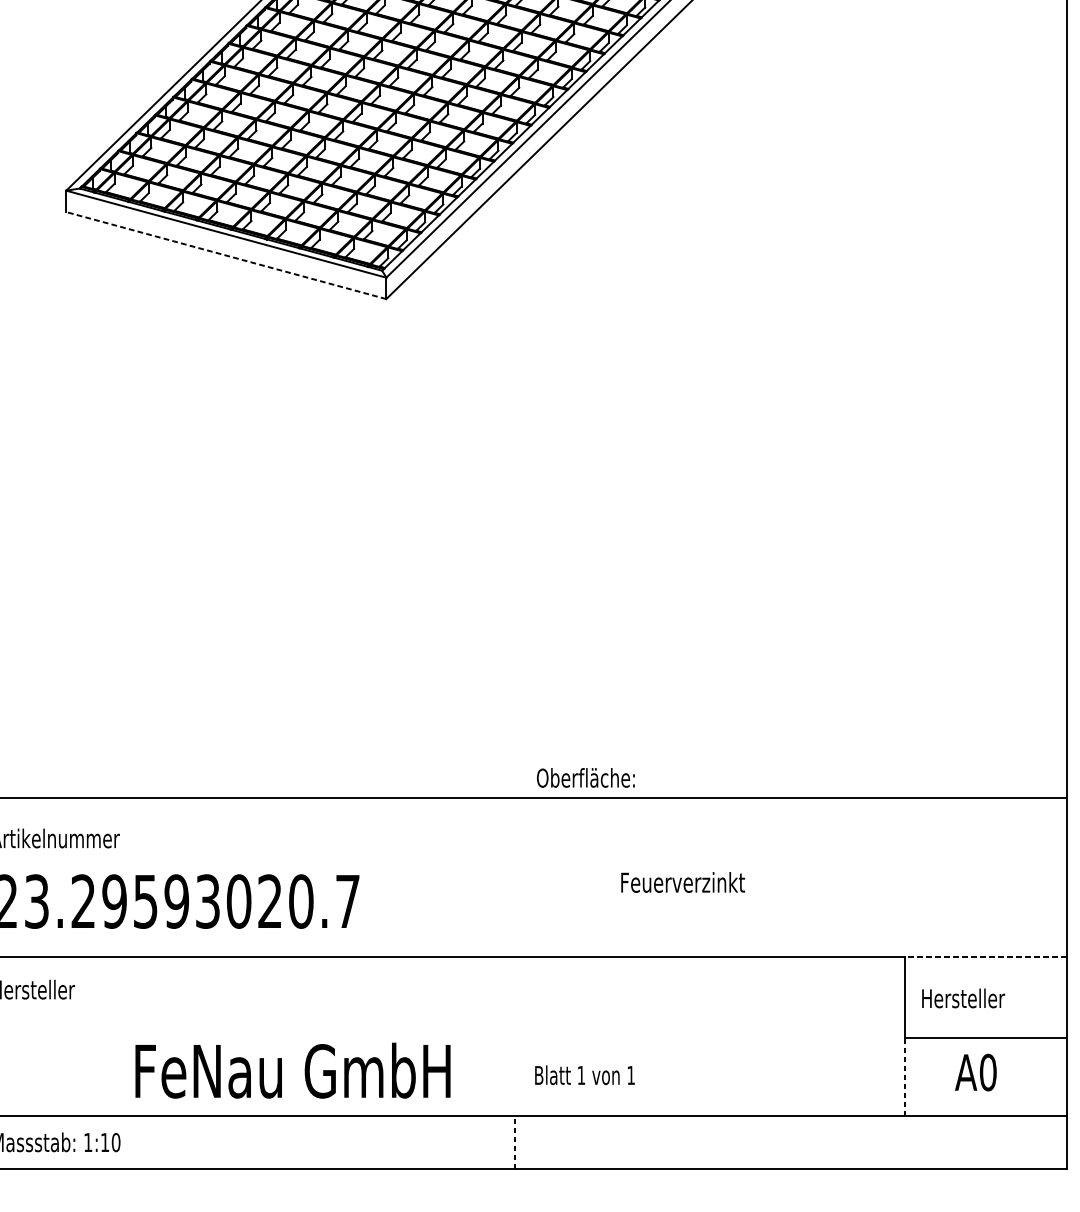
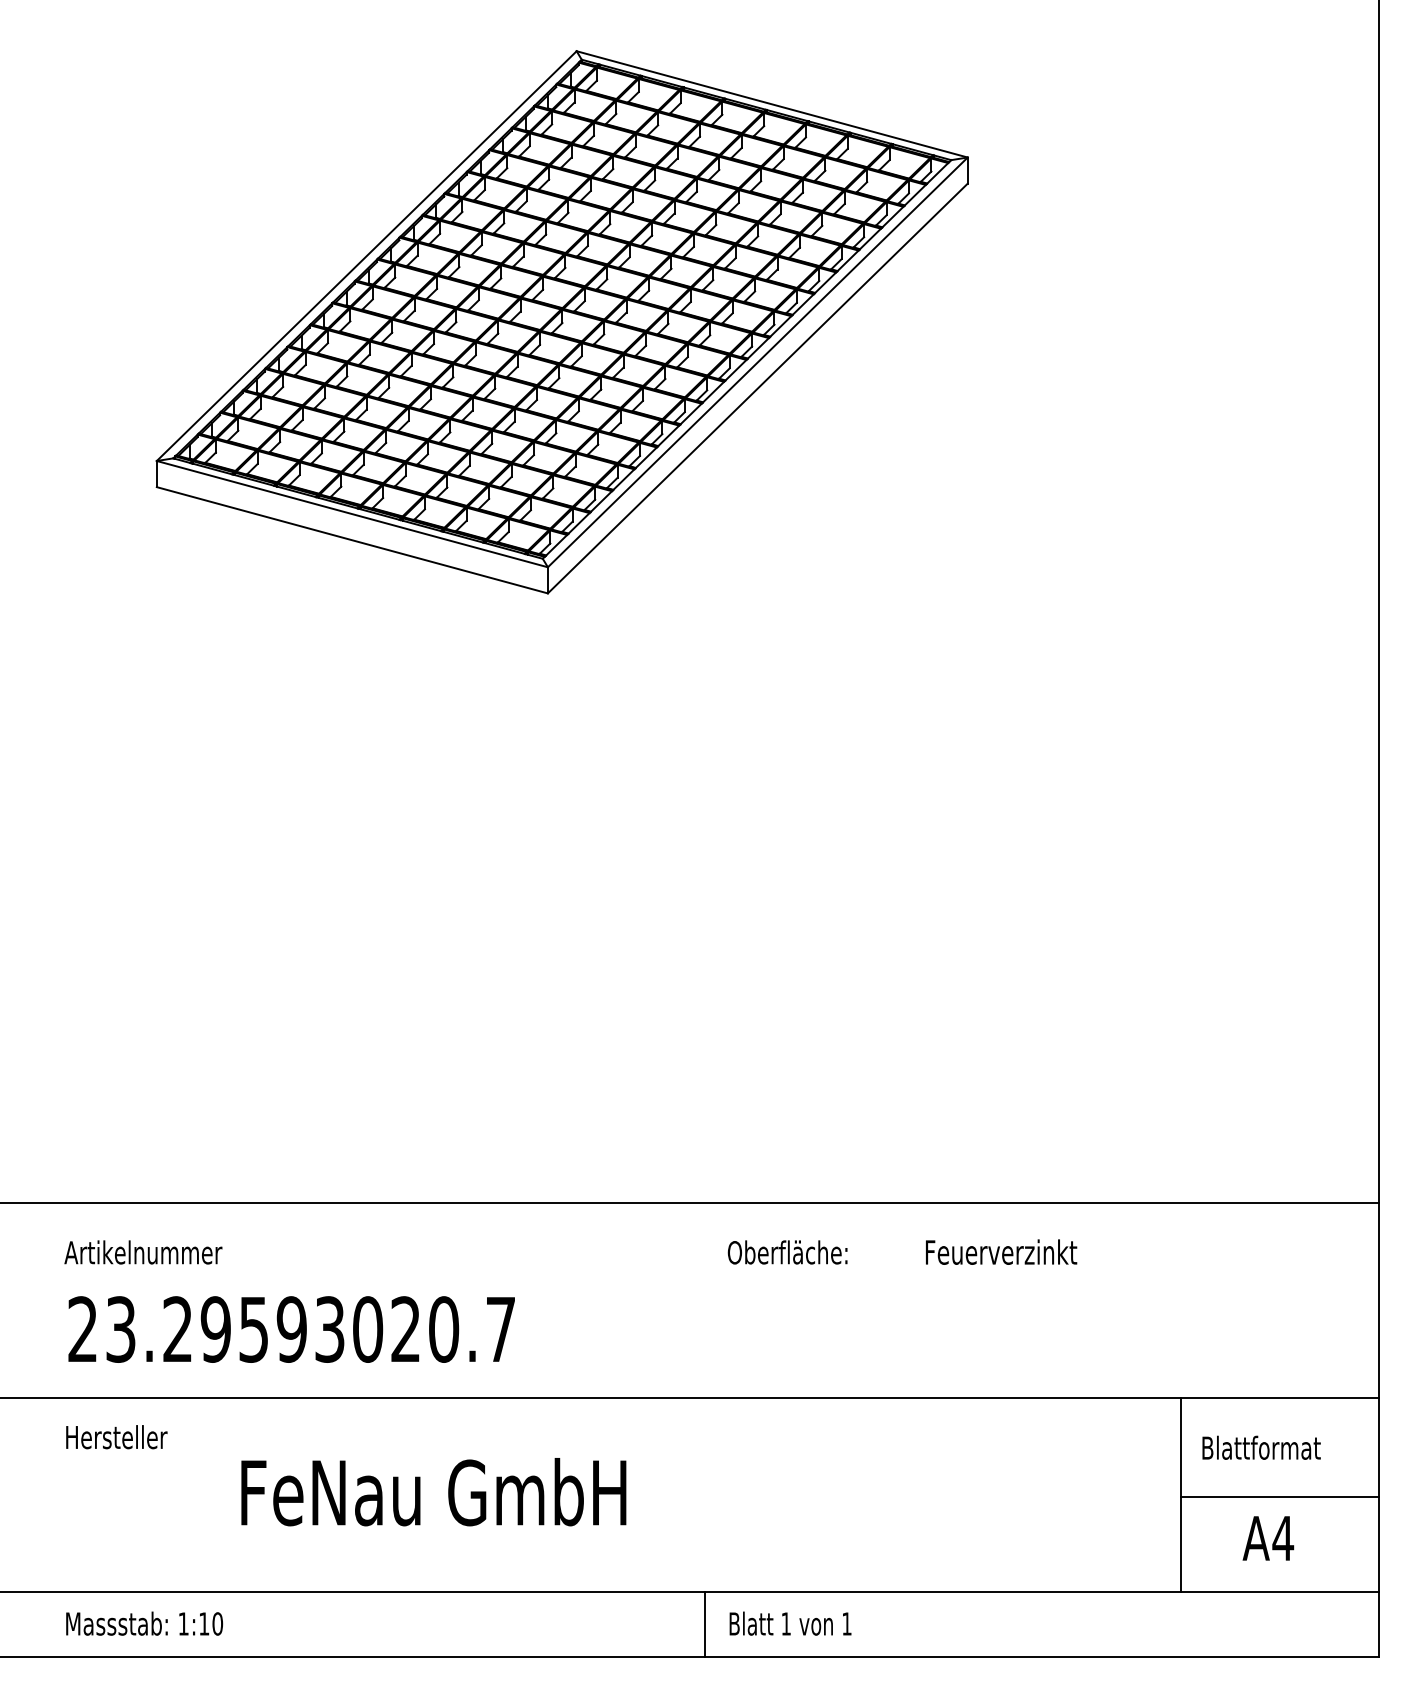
line: (226, 255) -> (352, 540), dashed -> solid
text: (585, 777) -> (787, 1252), moved
text: (683, 881) -> (1001, 1251), moved
line: (985, 957) -> (1279, 1397), dashed -> solid
text: (971, 998) -> (1262, 1447), Hersteller -> Blattformat
text: (292, 1070) -> (433, 1492), moved
text: (988, 1072) -> (1283, 1538), A0 -> A4
text: (584, 1075) -> (790, 1623), moved
line: (904, 1077) -> (1180, 1544), dashed -> solid
line: (515, 1142) -> (705, 1623), dashed -> solid

